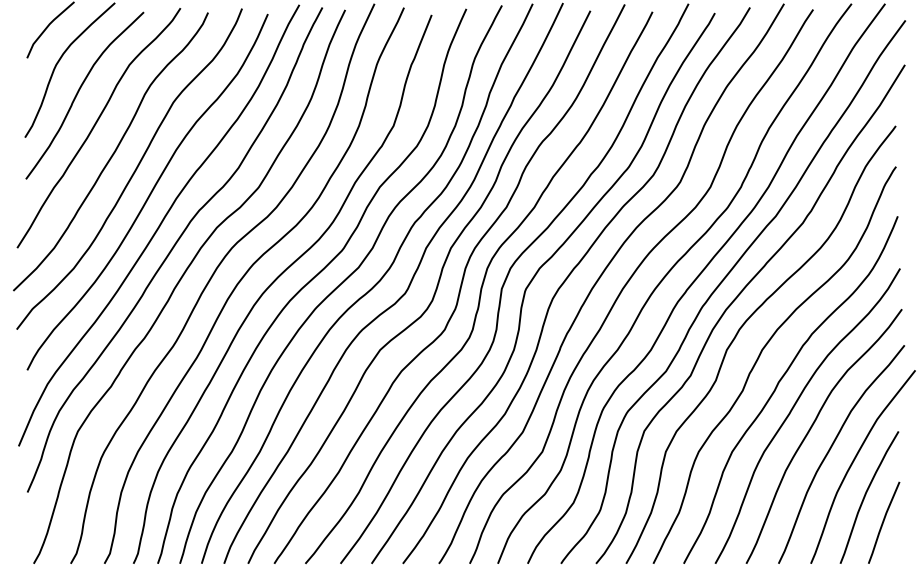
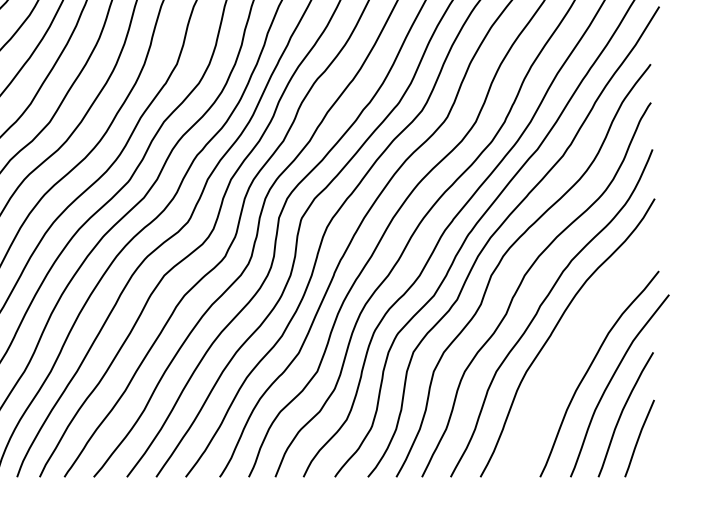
curve: (812, 427) -> (572, 348), removed

